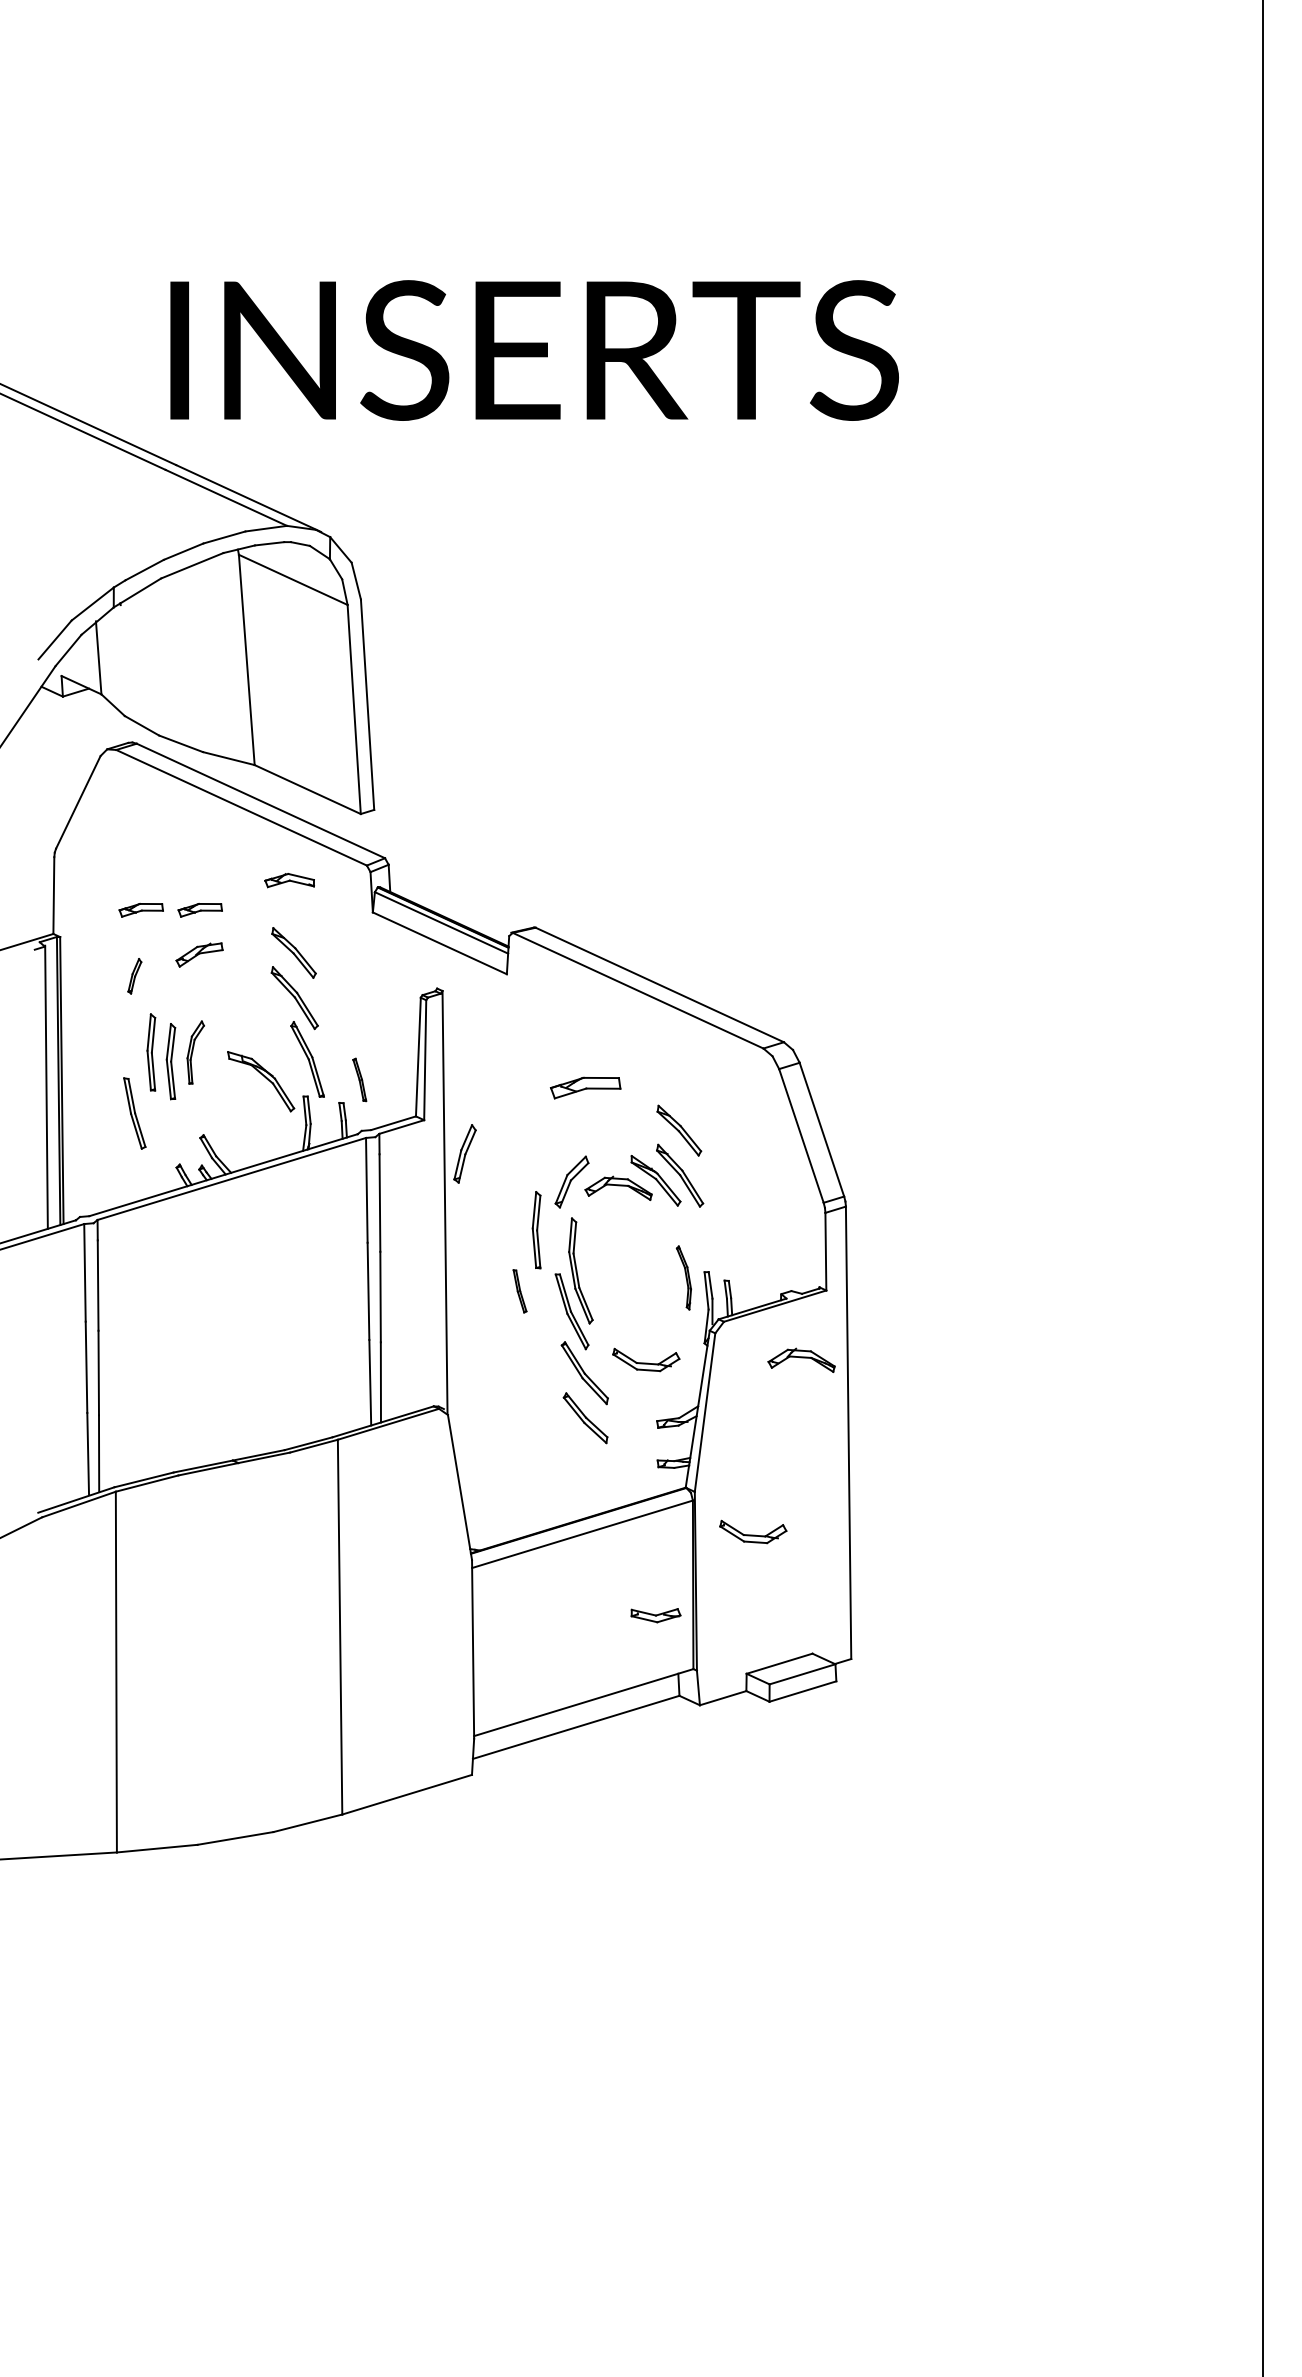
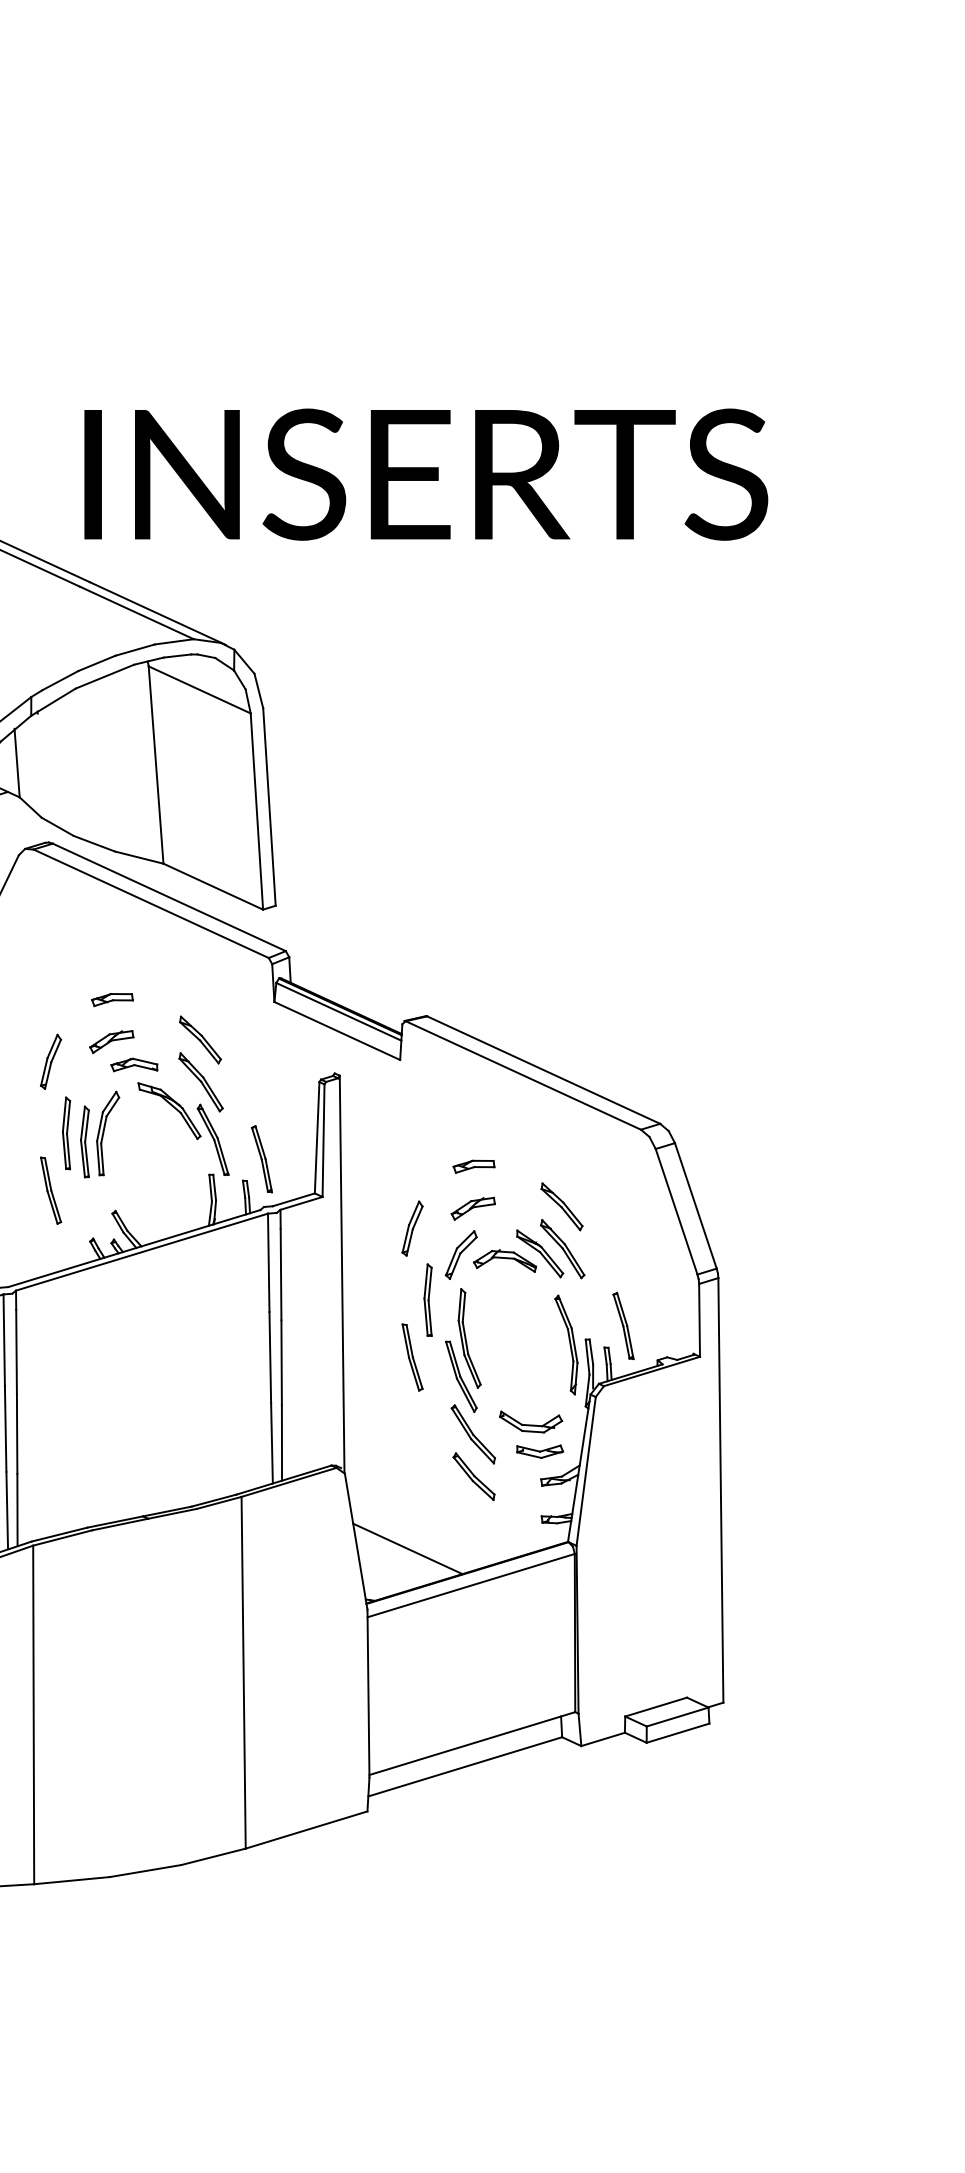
part: (289, 880) -> (134, 1064), moved
part: (140, 910) -> (56, 1000), removed
part: (134, 976) -> (50, 1062), size x1.67
part: (195, 1052) -> (107, 1133), size x1.43
part: (359, 1079) -> (261, 1158), size x1.67
part: (261, 1081) -> (169, 1110), moved
part: (585, 1087) -> (473, 1166), size x0.62
part: (584, 1132) -> (473, 1208), added
part: (464, 1153) -> (412, 1228), moved
part: (744, 1257) -> (623, 1325), added
part: (683, 1277) -> (565, 1344), size x1.67
part: (519, 1291) -> (412, 1357), size x1.67
part: (801, 1359) -> (676, 1421), removed
line: (514, 1495) -> (407, 1549), added
part: (753, 1531) -> (631, 1582), removed
part: (655, 1615) -> (539, 1451), moved

